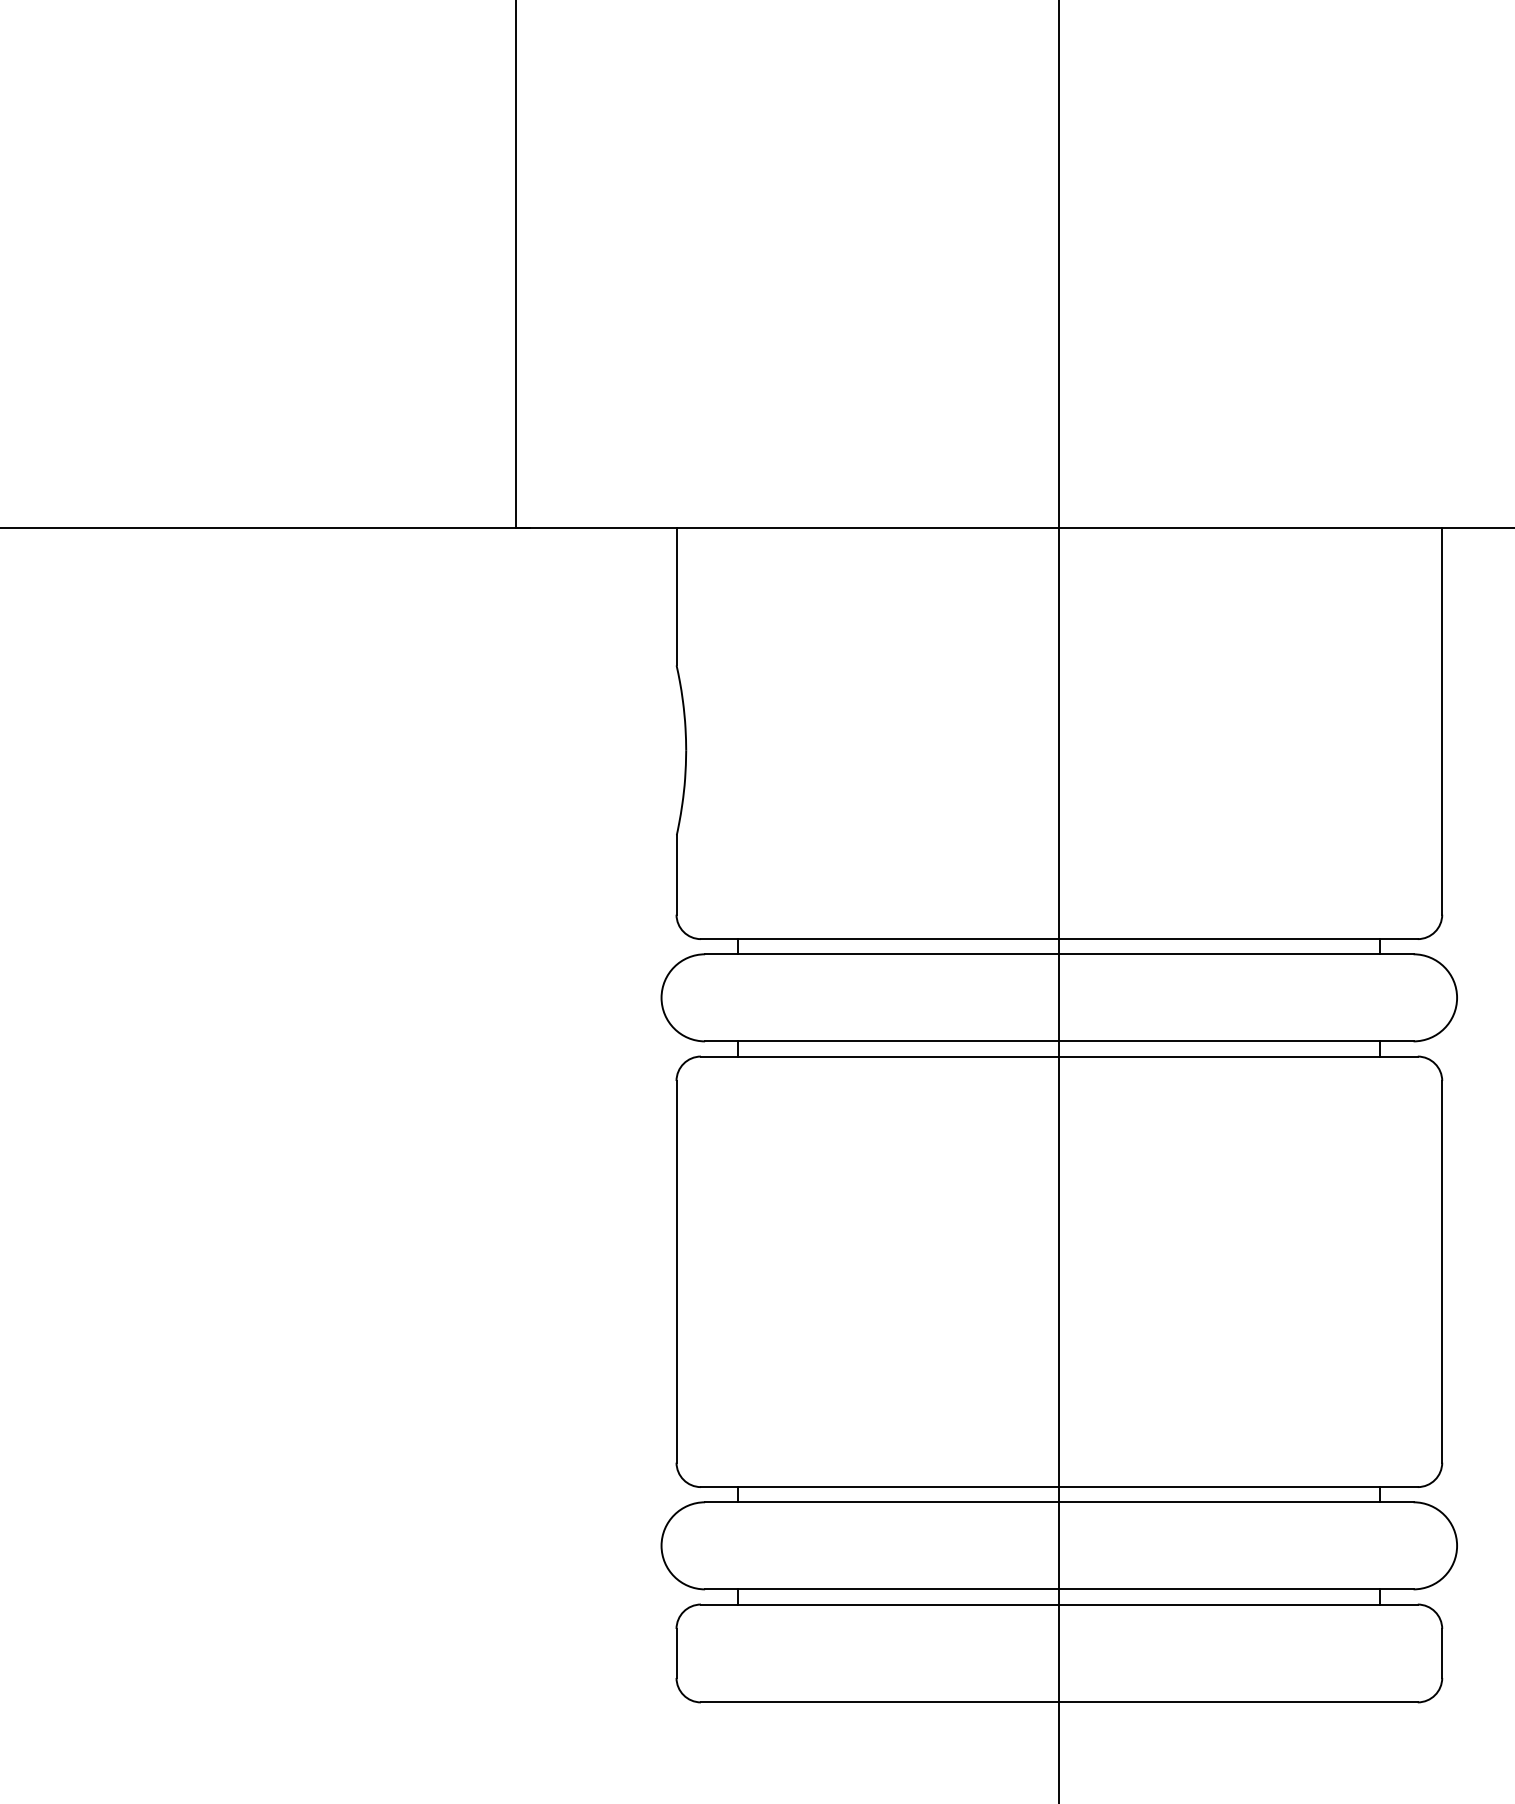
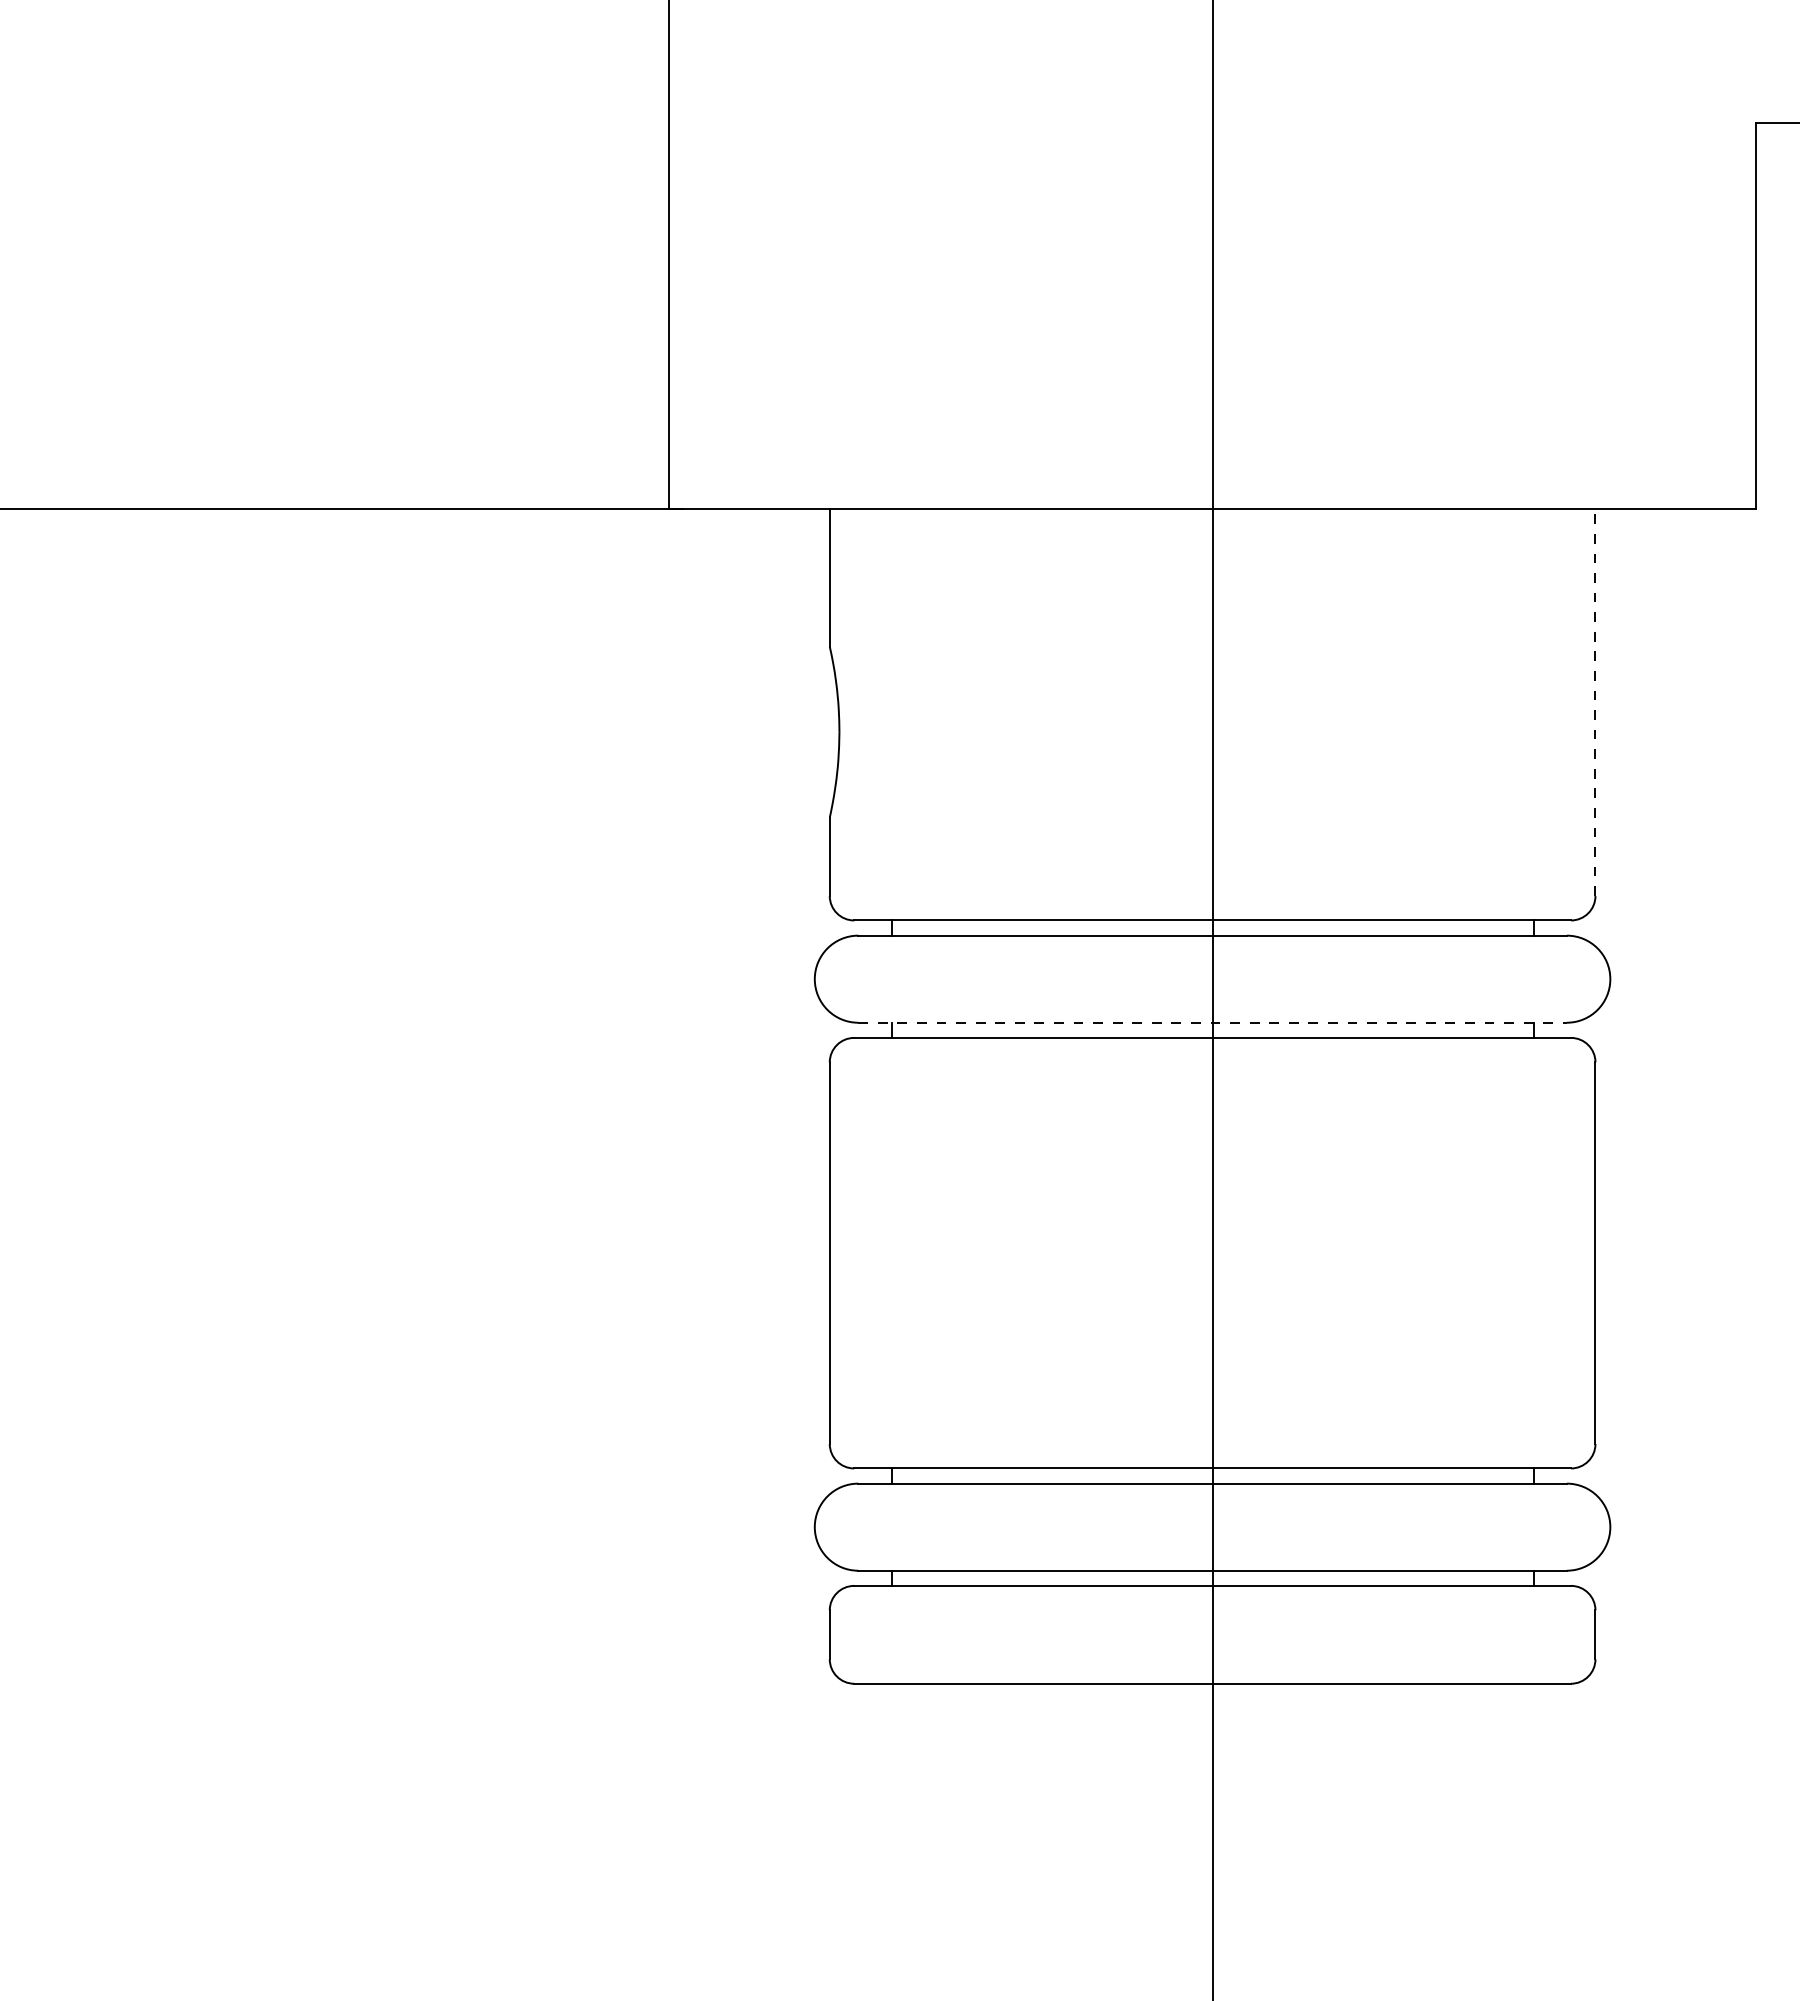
line: (1442, 721) -> (1595, 702), solid -> dashed
line: (1060, 1041) -> (1213, 1022), solid -> dashed

